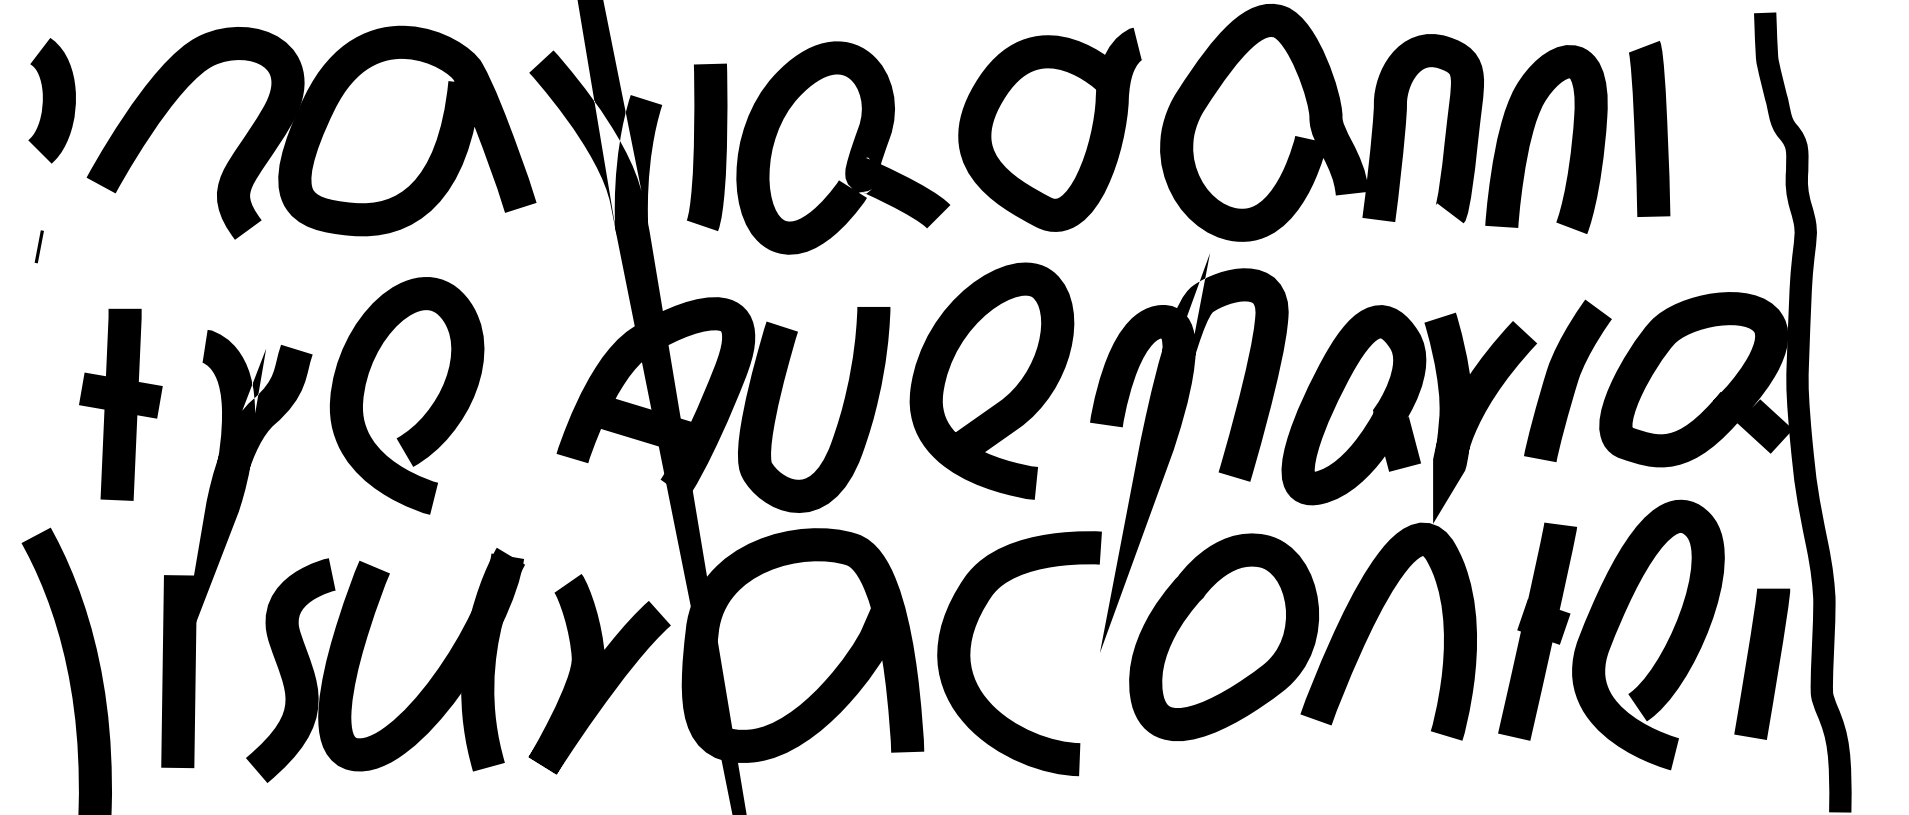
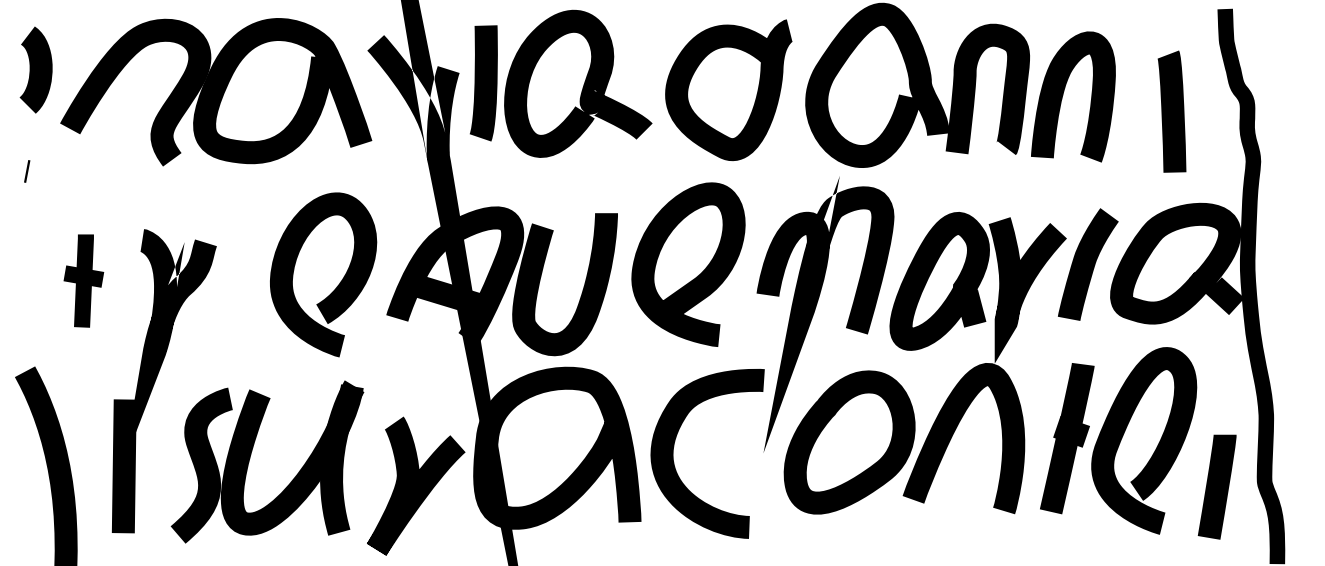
curve: (1648, 128) -> (1171, 111), moved
part: (817, 147) -> (560, 83), moved
part: (120, 403) -> (83, 280), size x0.7
curve: (425, 412) -> (336, 286), moved
curve: (1761, 663) -> (1216, 486), moved
curve: (600, 673) -> (416, 485), moved

